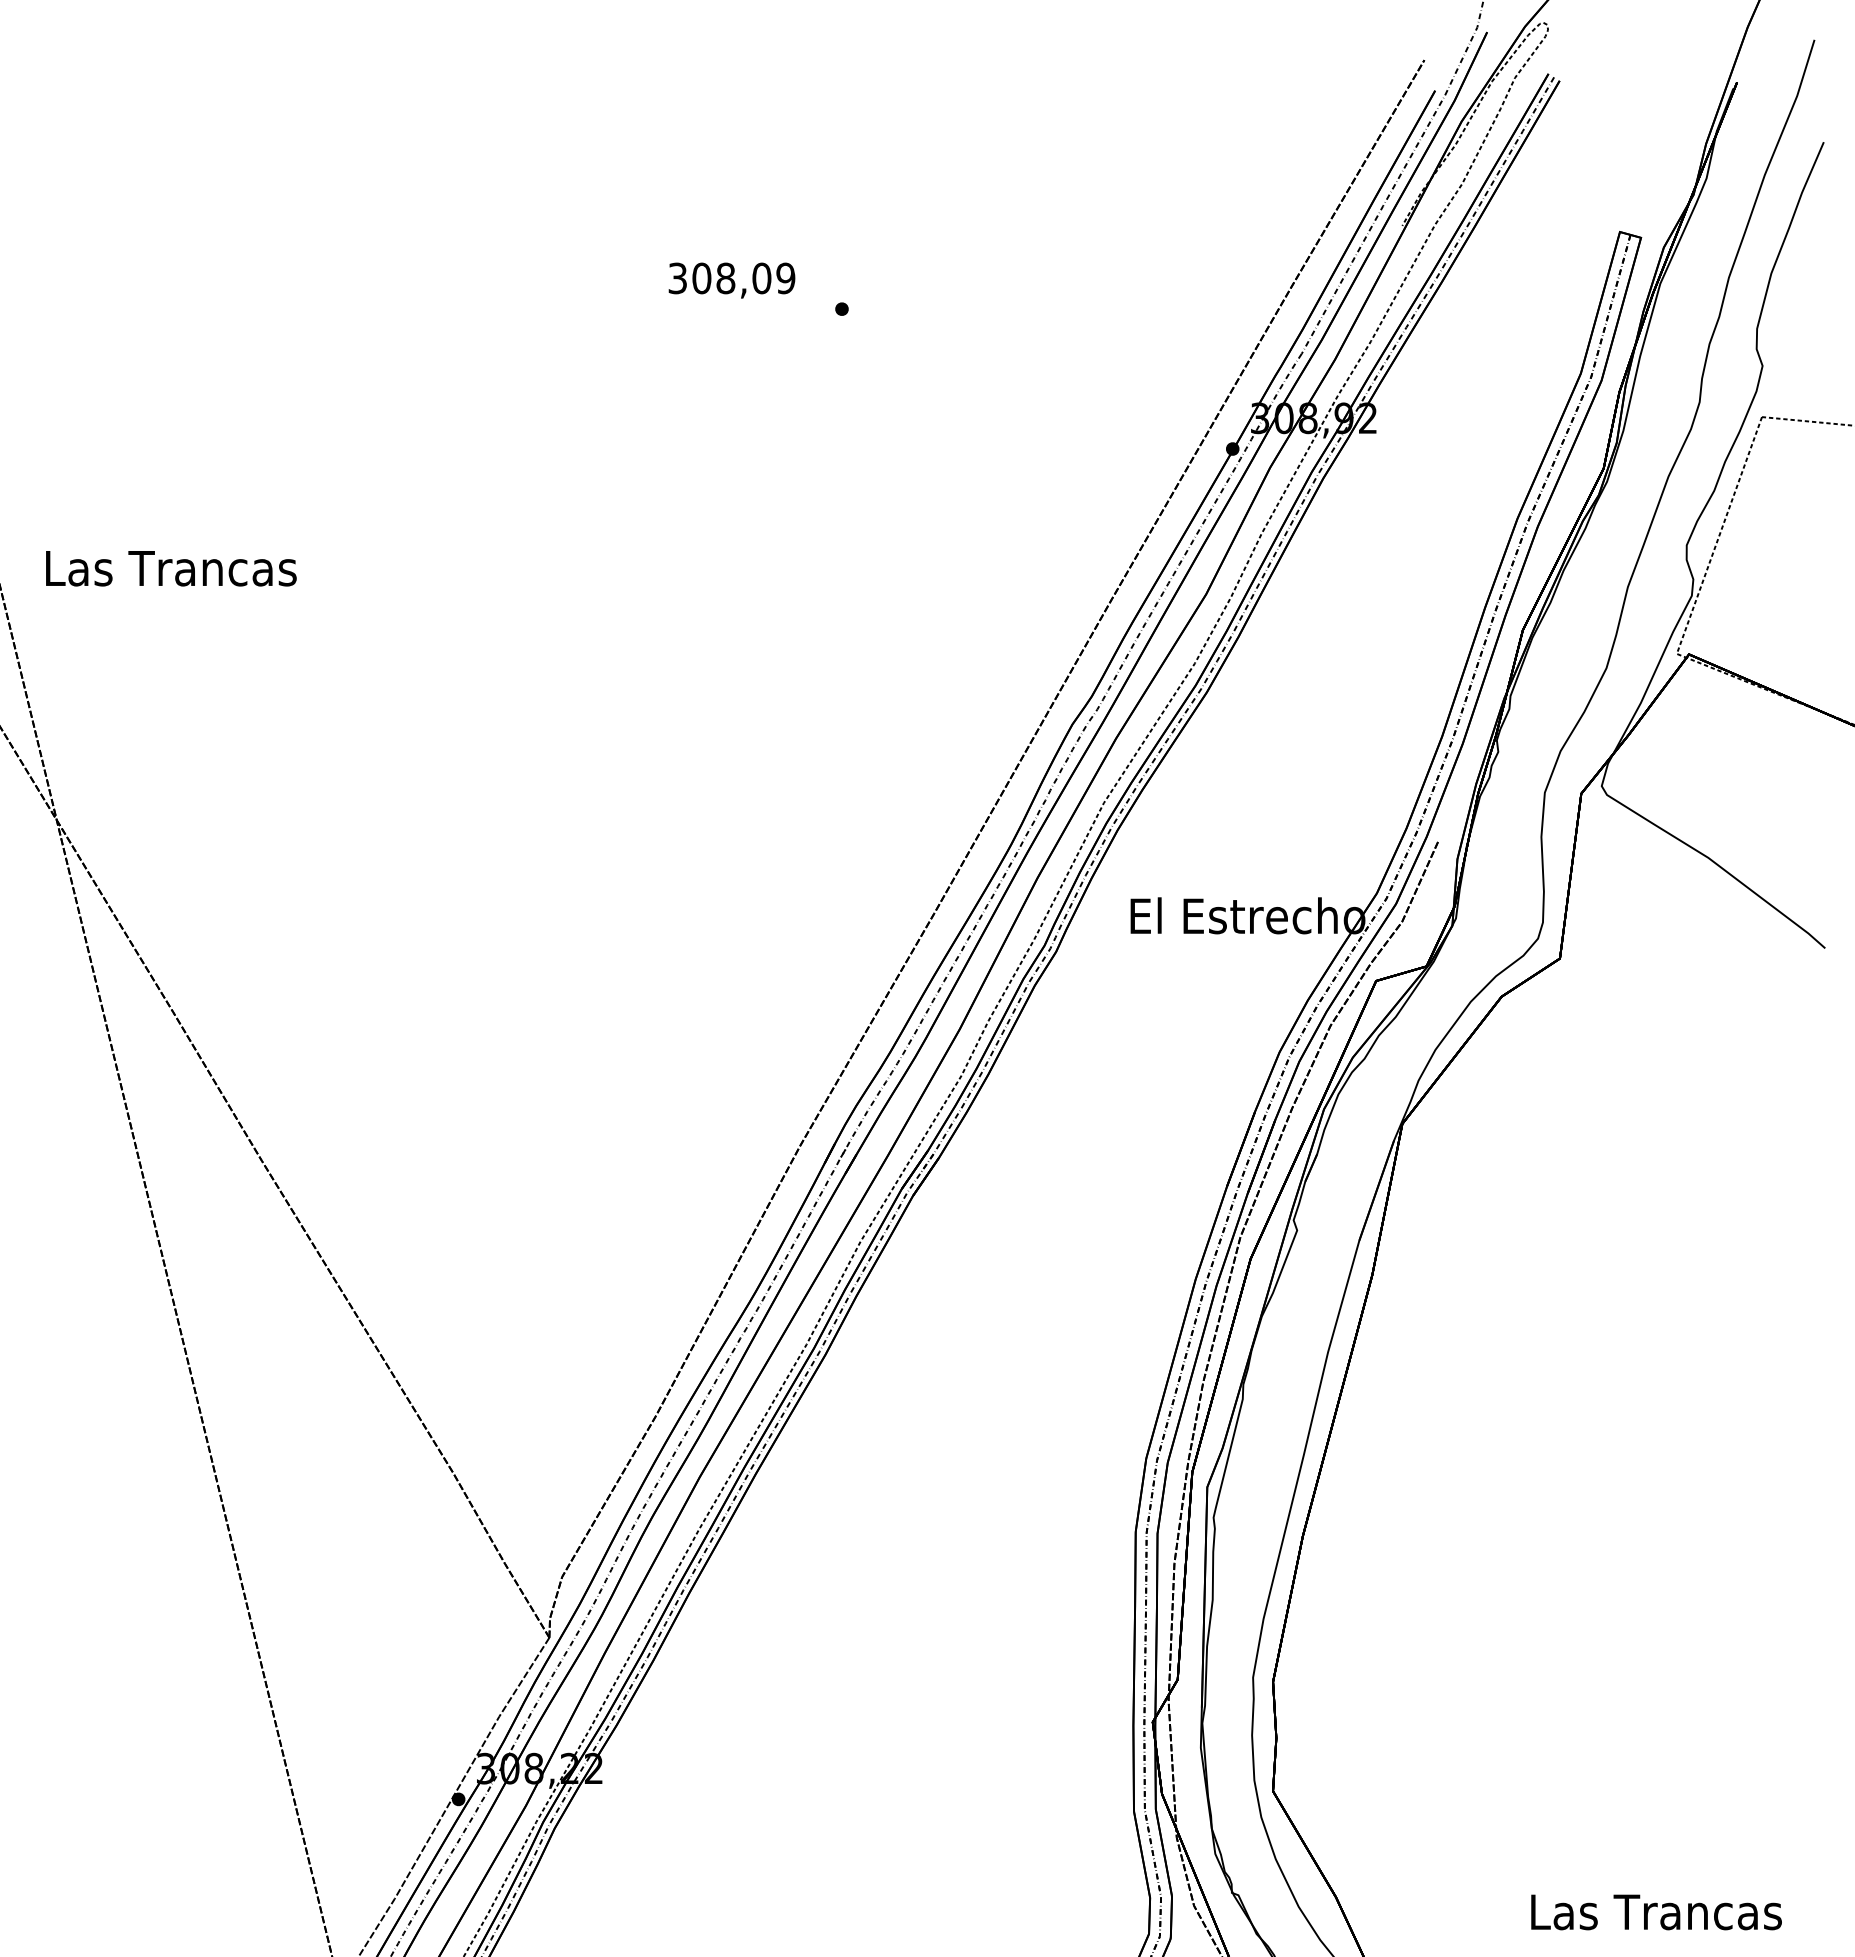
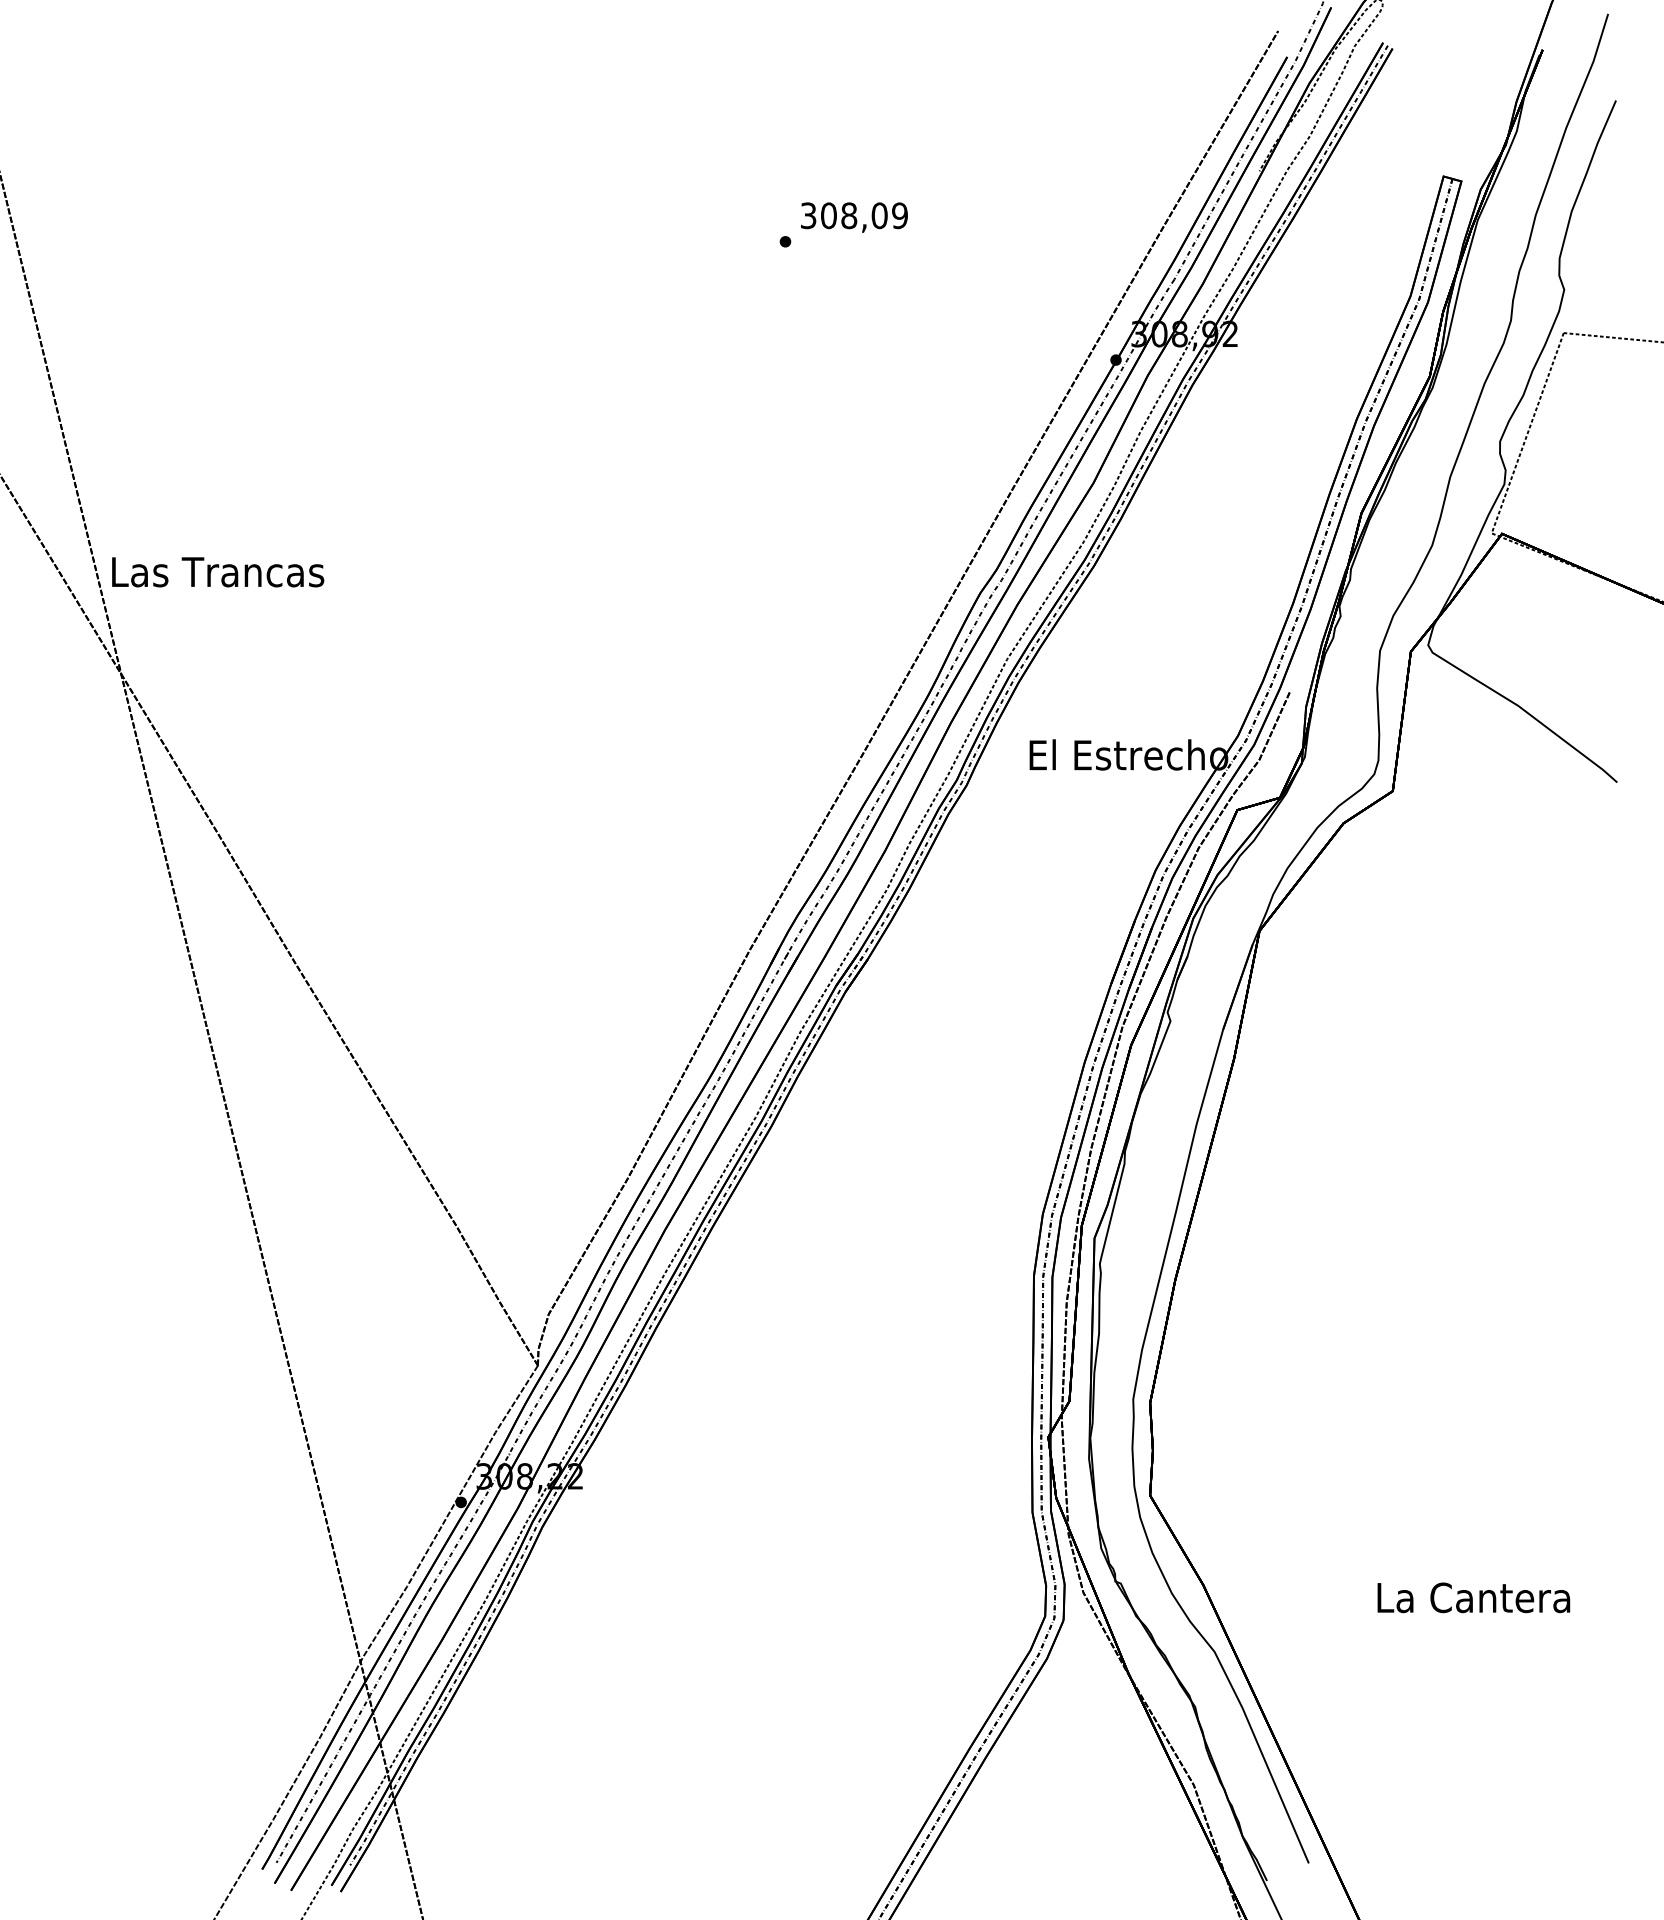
text: (732, 280) -> (854, 217), moved
text: (171, 568) -> (218, 572), moved
text: (1656, 1911) -> (1474, 1597), Las Trancas -> La Cantera

